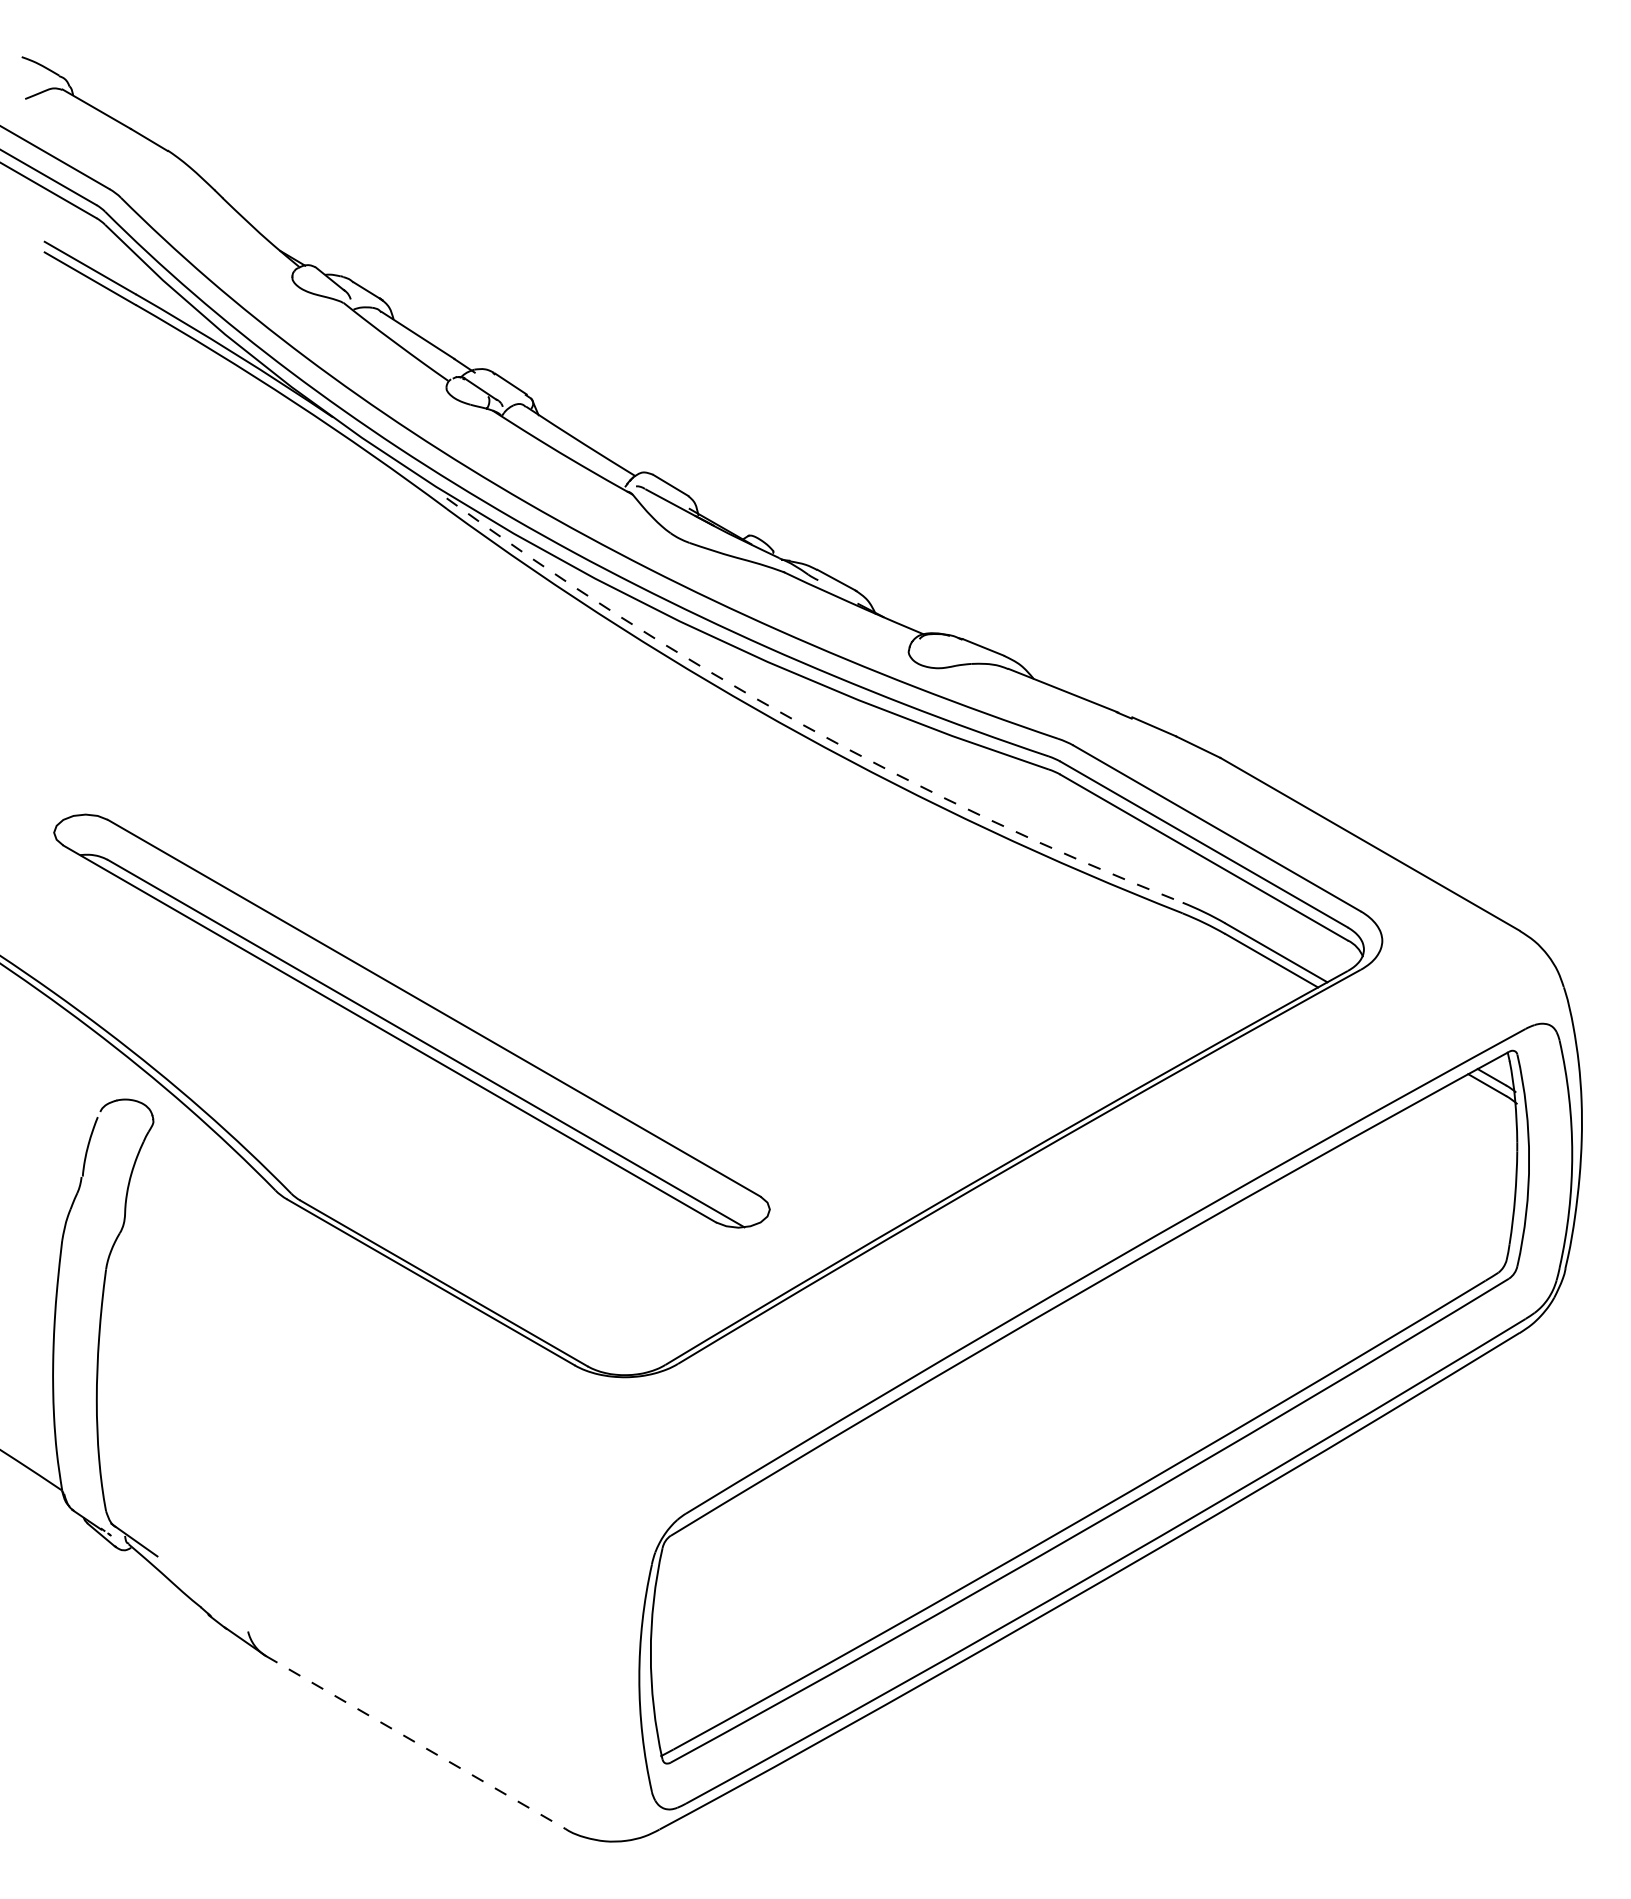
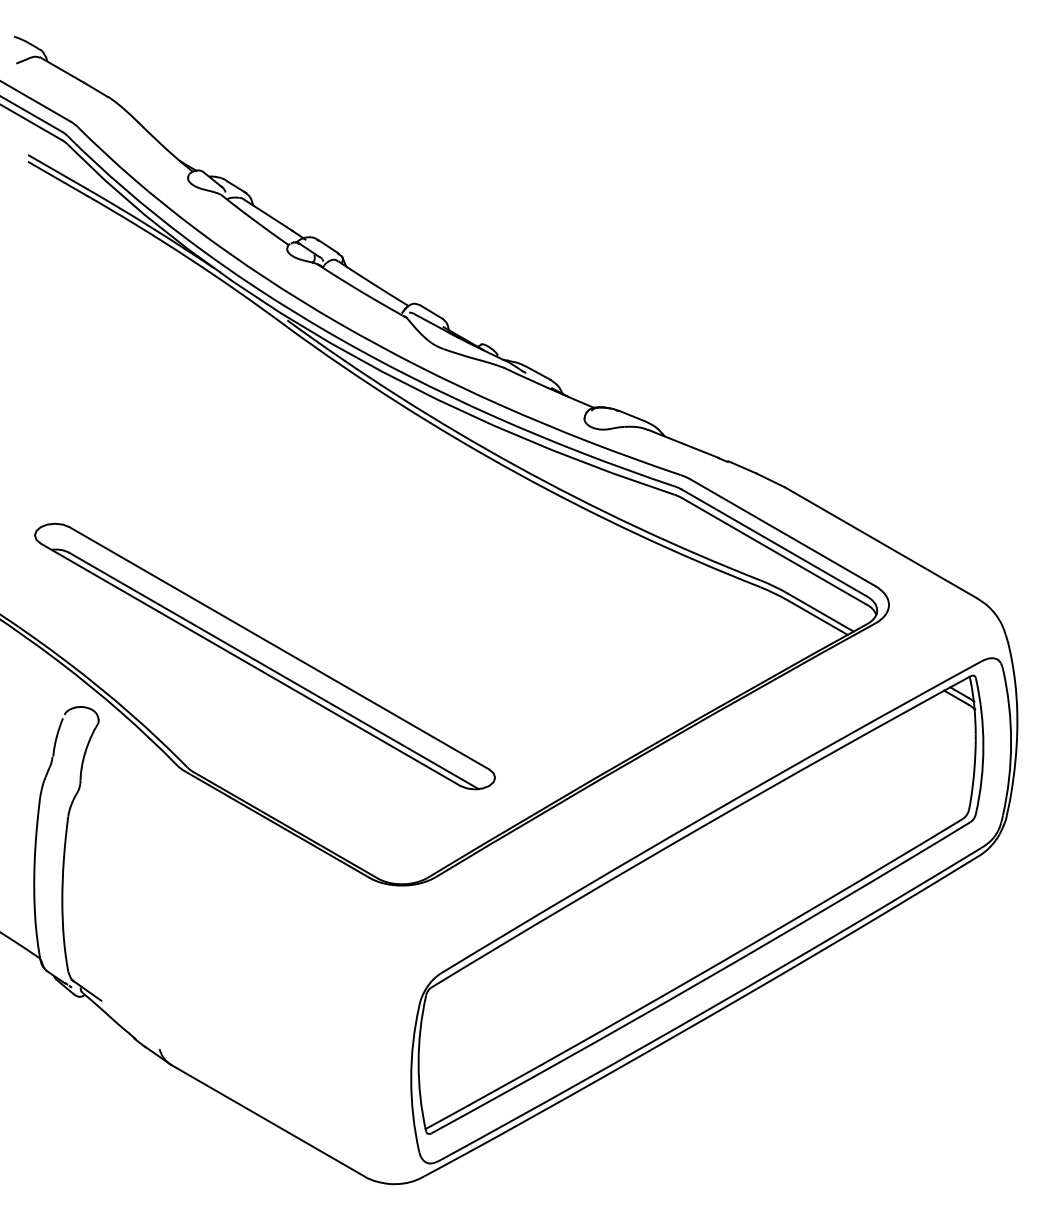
arc: (801, 724) -> (515, 465), dashed -> solid
line: (415, 1742) -> (267, 1120), dashed -> solid

